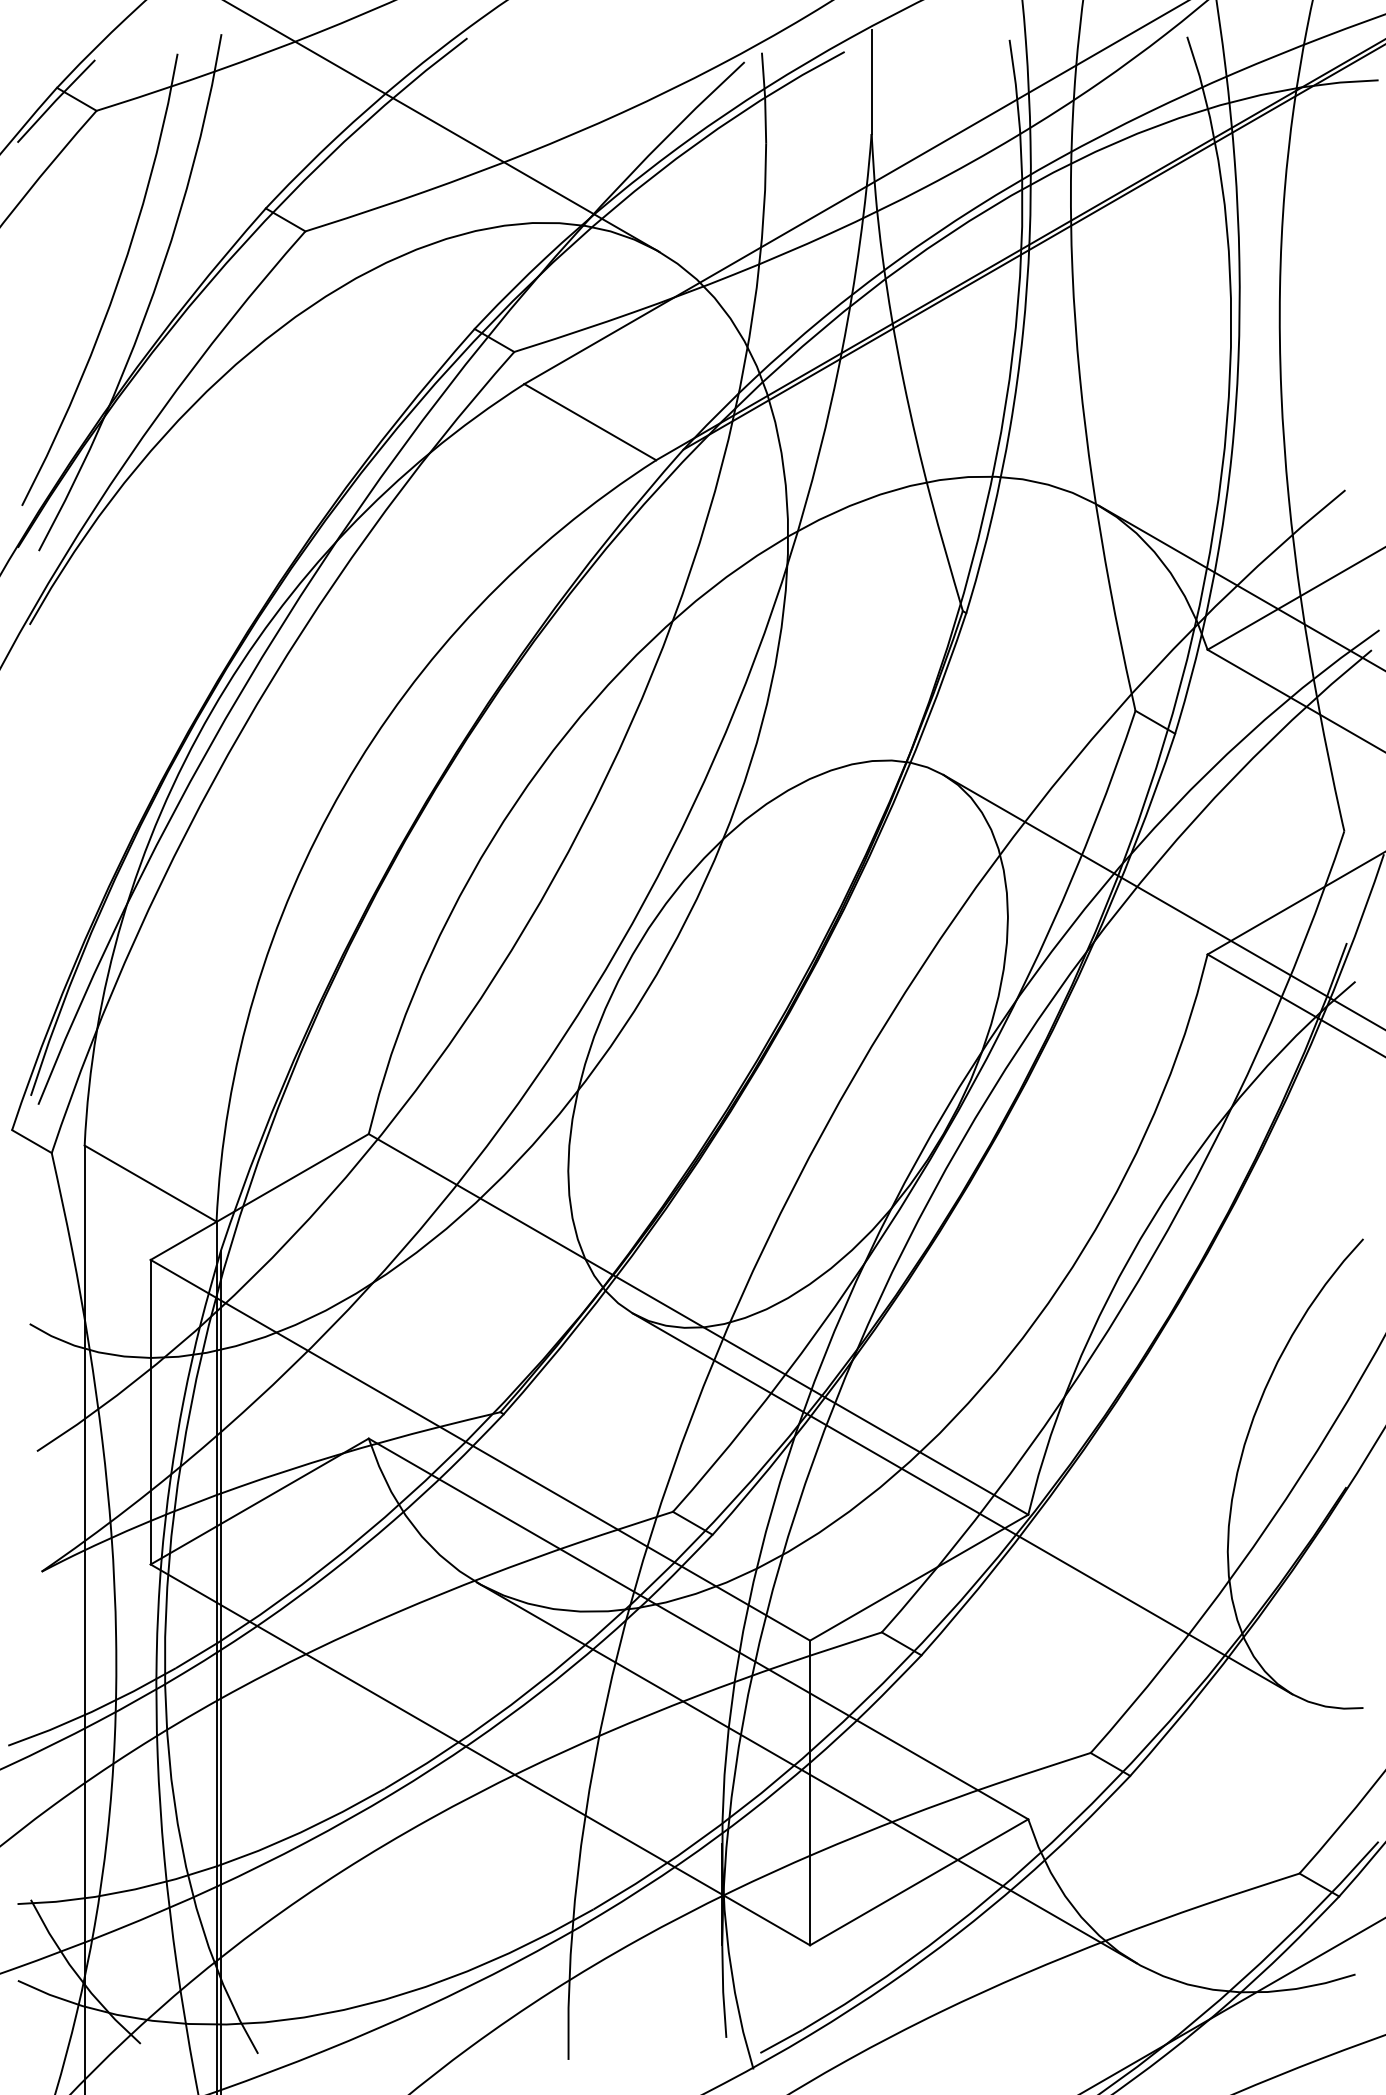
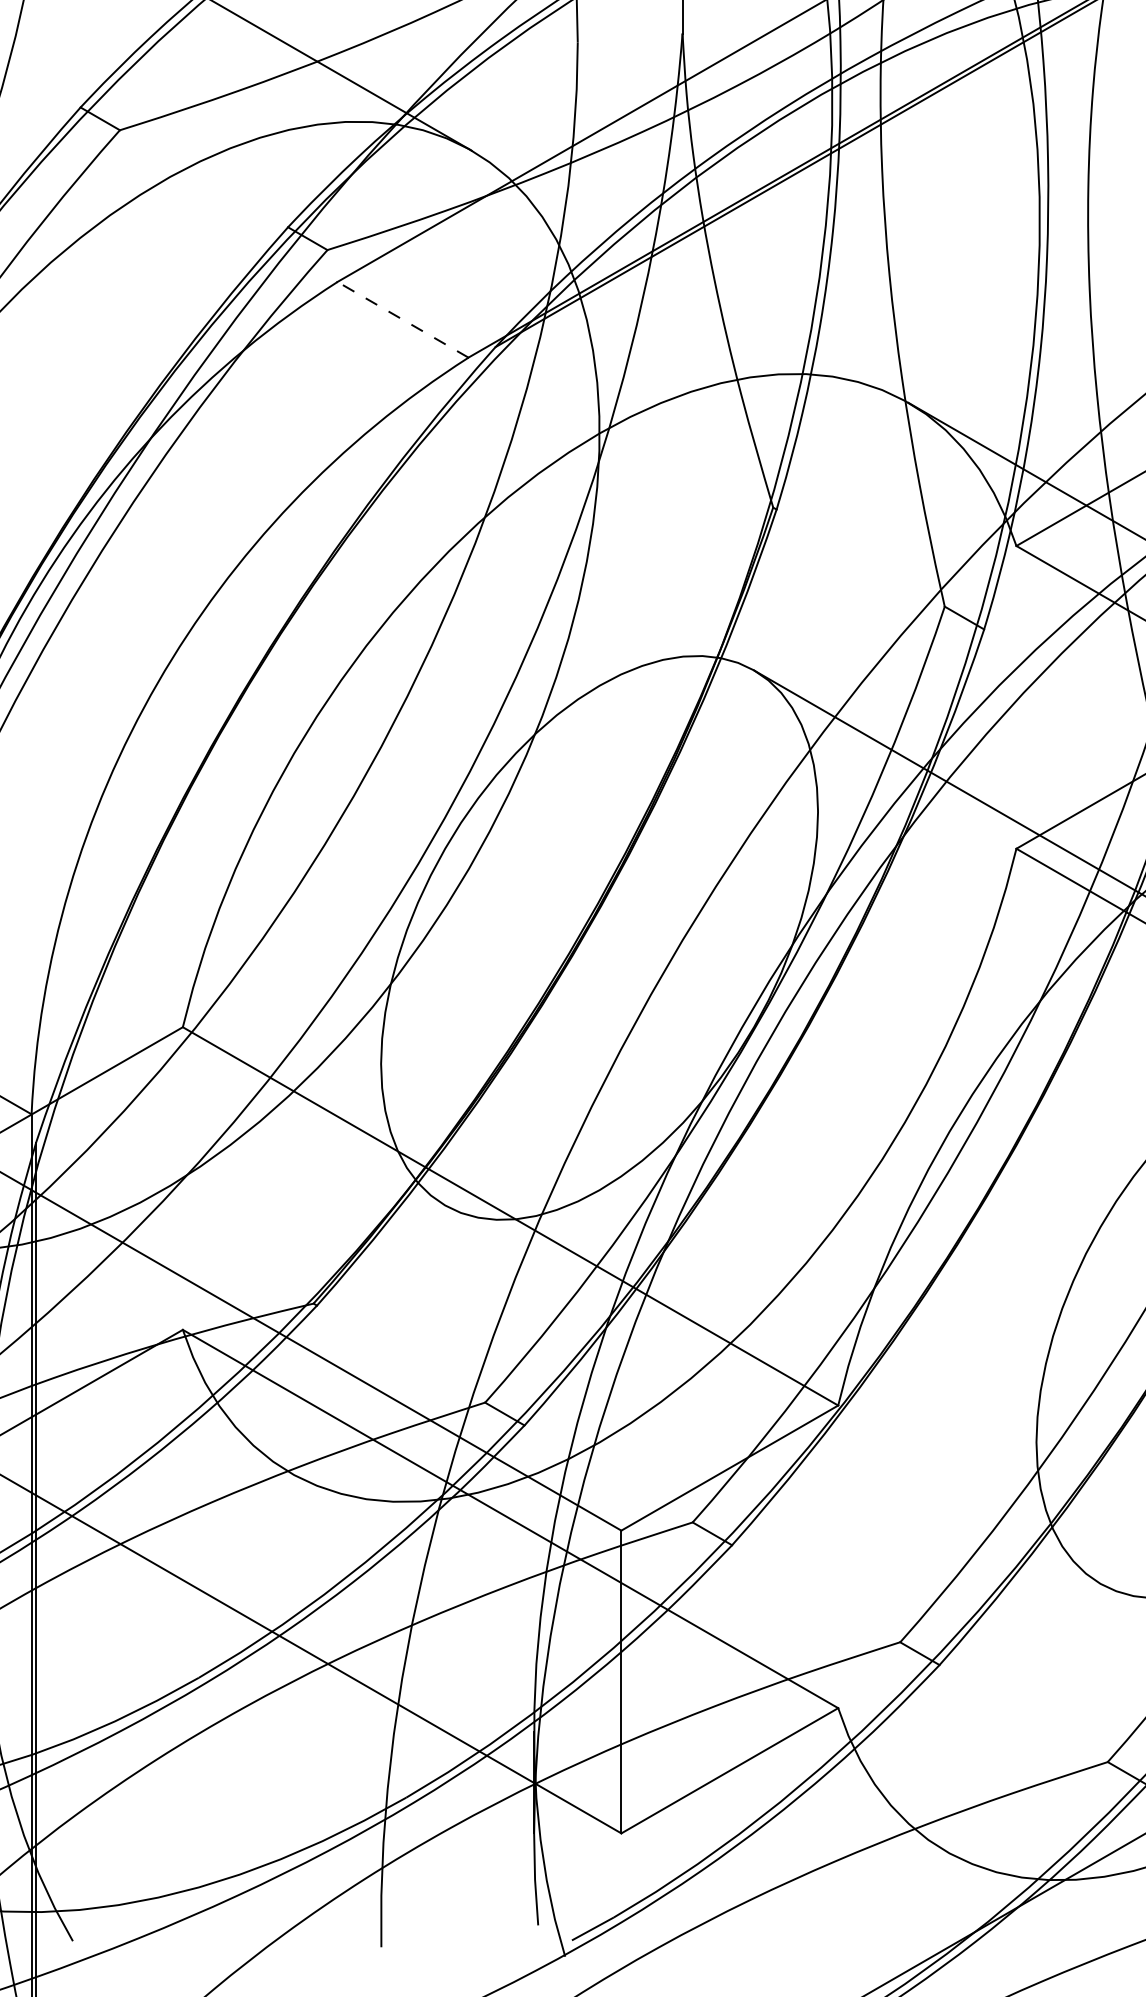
line: (589, 421) -> (402, 319), solid -> dashed
line: (962, 1503) -> (772, 1394), removed
line: (806, 1772) -> (617, 1661), removed

